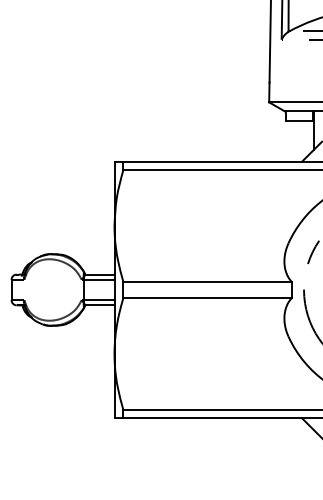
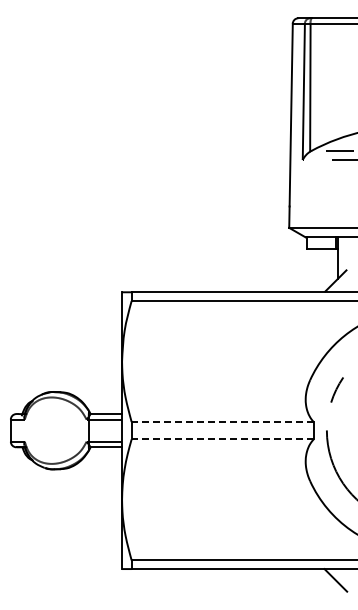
line: (207, 281) -> (222, 421), solid -> dashed
line: (207, 298) -> (222, 439), solid -> dashed

